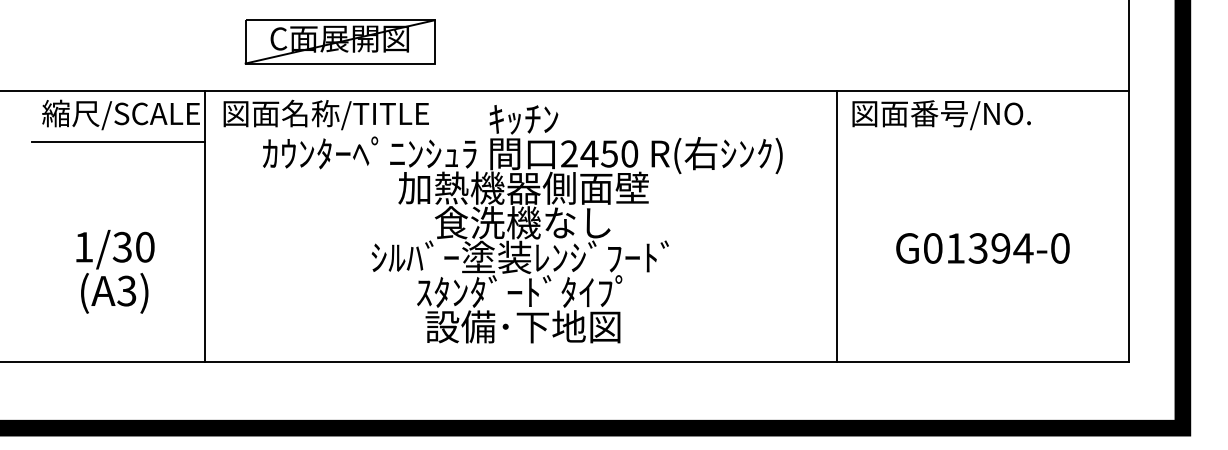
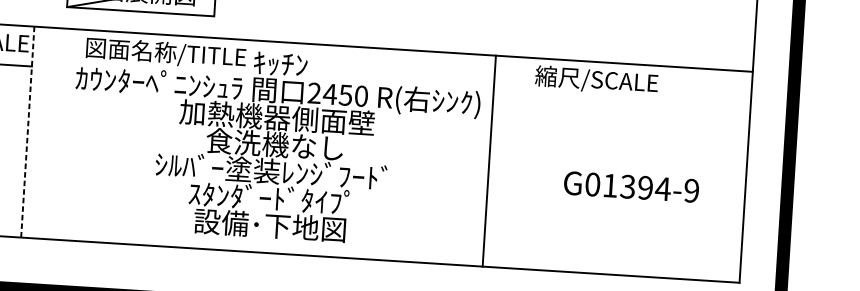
text: (325, 114) -> (165, 53), moved
text: (940, 114) -> (605, 80), 図面番号/NO. -> 縮尺/SCALE
line: (205, 226) -> (27, 131), solid -> dashed
line: (836, 226) -> (489, 160), moved
text: (1060, 248) -> (691, 190), G01394-0 -> G01394-9

